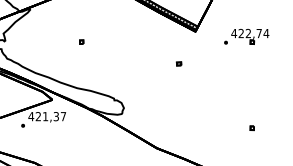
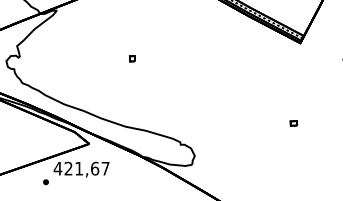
part: (178, 63) -> (292, 122), moved
text: (56, 116) -> (95, 168), 421,37 -> 421,67

